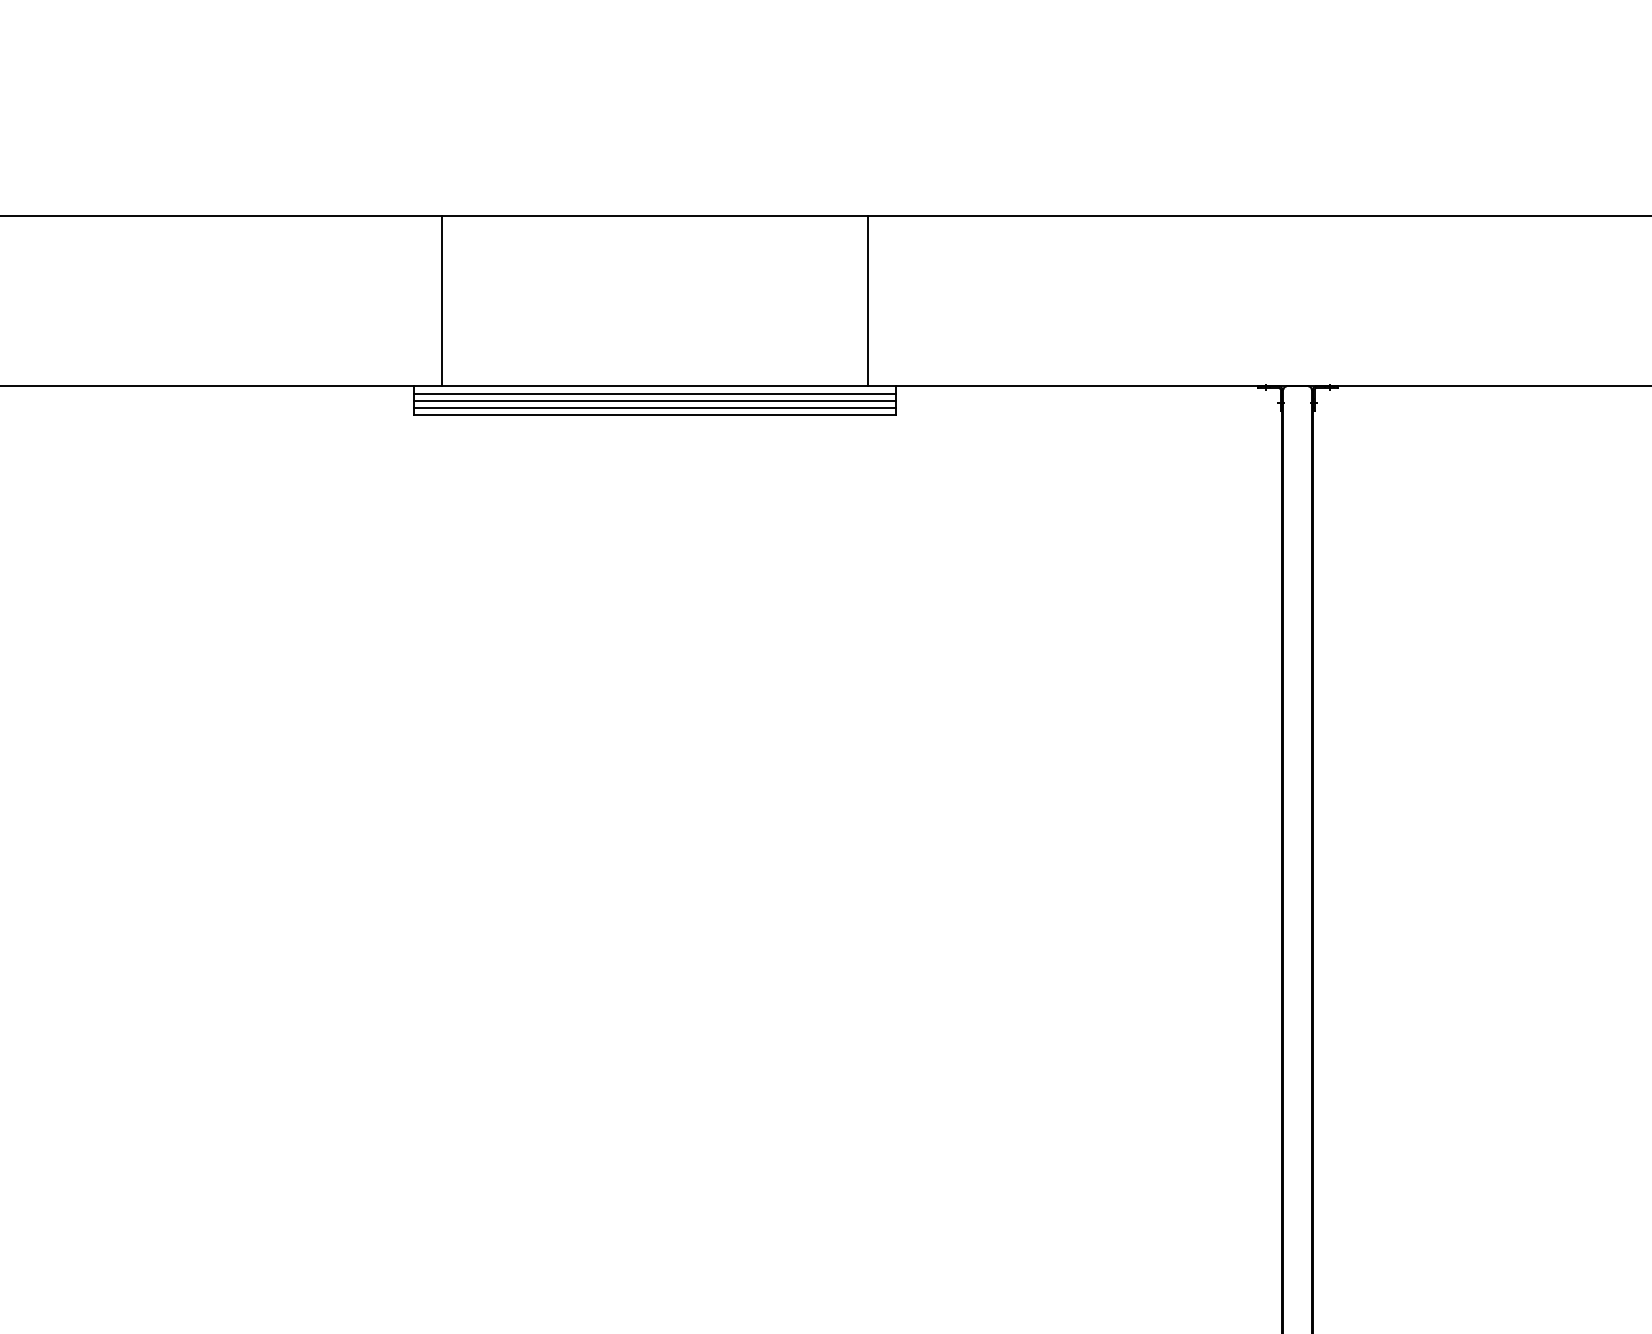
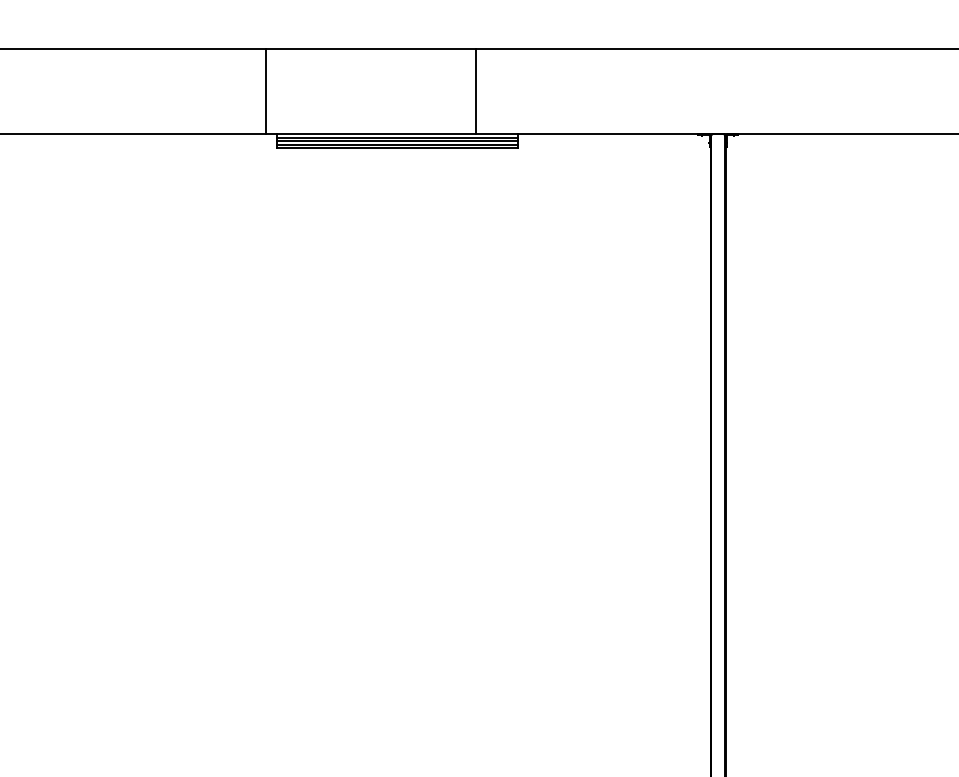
line: (441, 300) -> (265, 91), moved
line: (867, 300) -> (476, 91), moved

